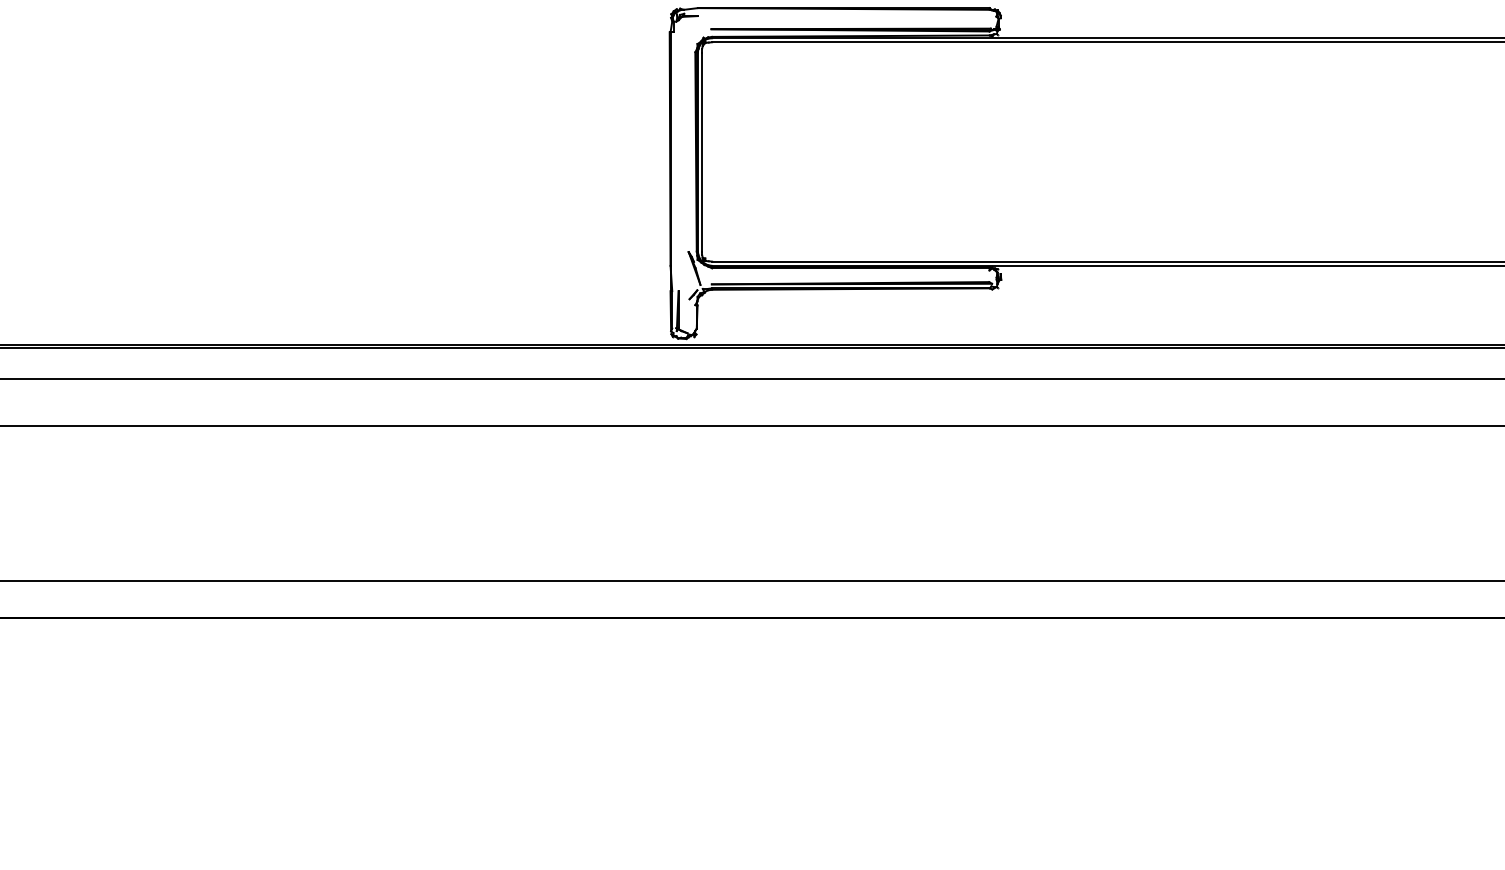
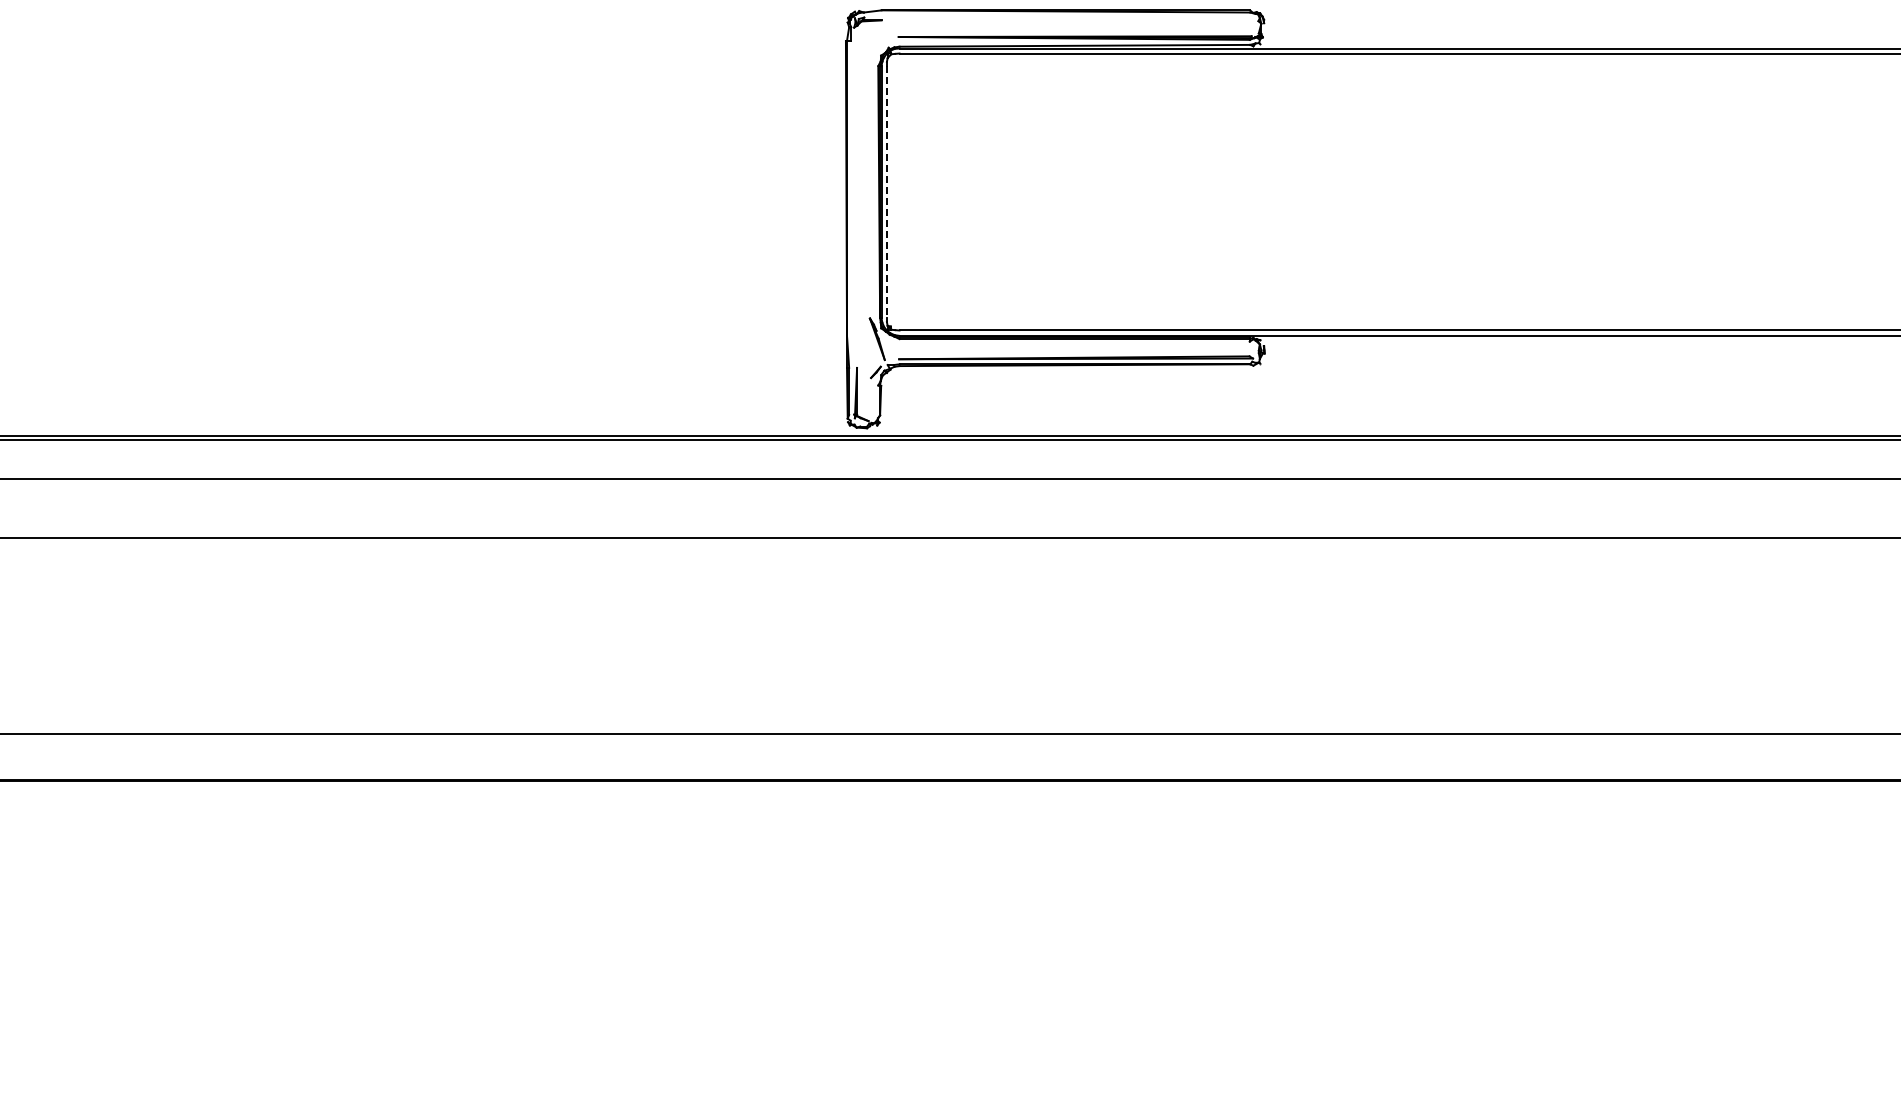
line: (701, 152) -> (886, 192), solid -> dashed

